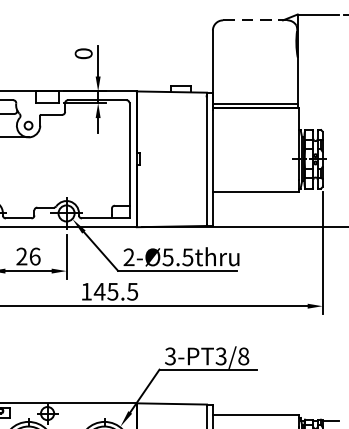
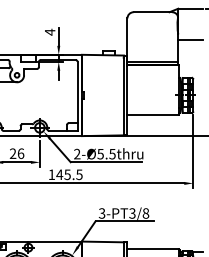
line: (256, 20) -> (153, 12), dashed -> solid
text: (82, 52) -> (49, 31), 0 -> 4
line: (318, 67) -> (190, 40), added

